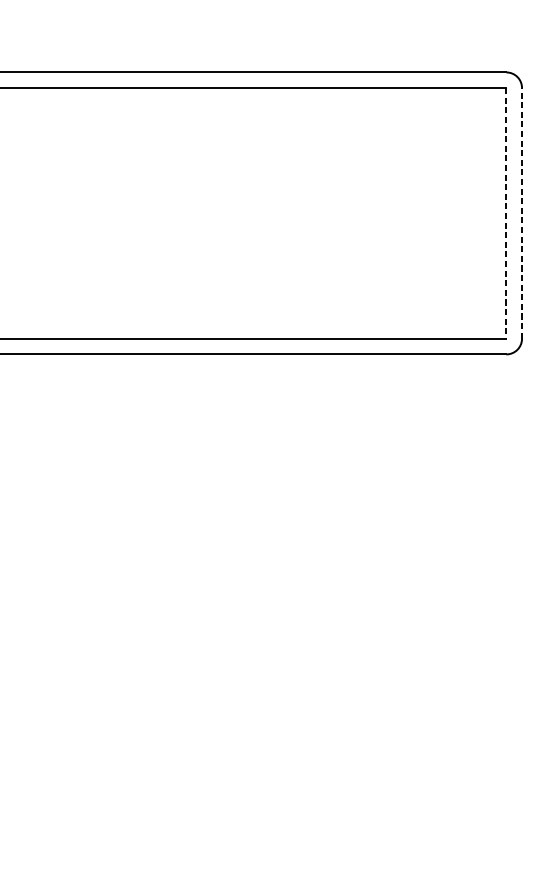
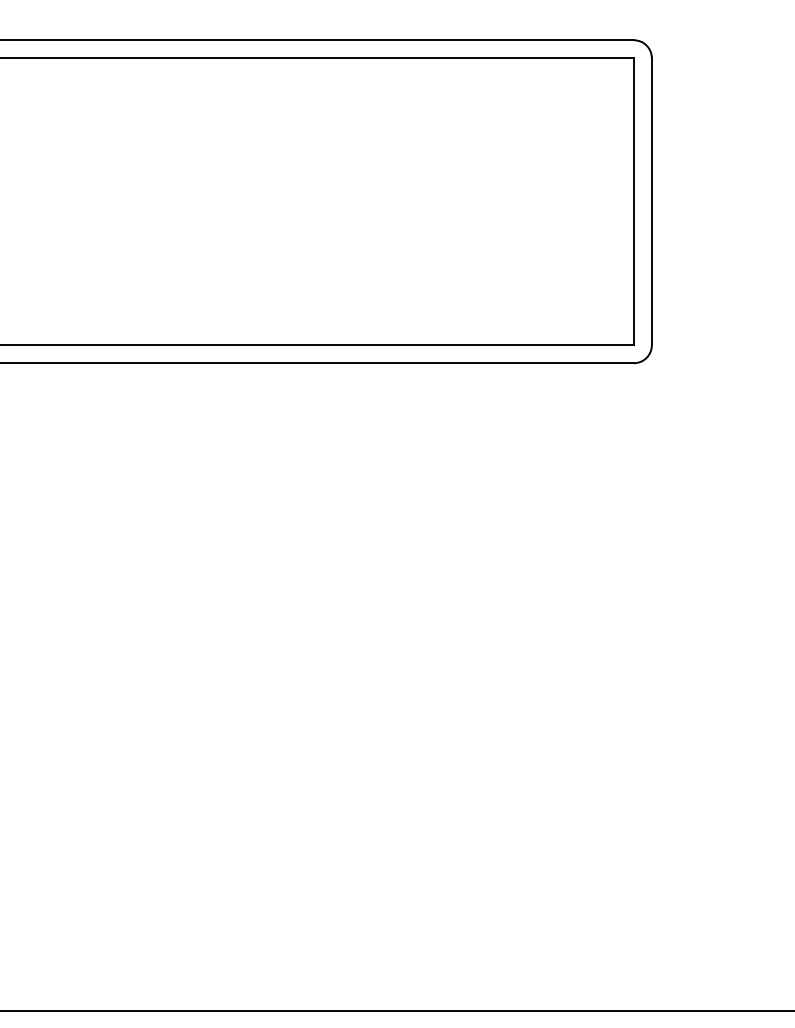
line: (505, 213) -> (633, 201), dashed -> solid
line: (521, 213) -> (651, 201), dashed -> solid

